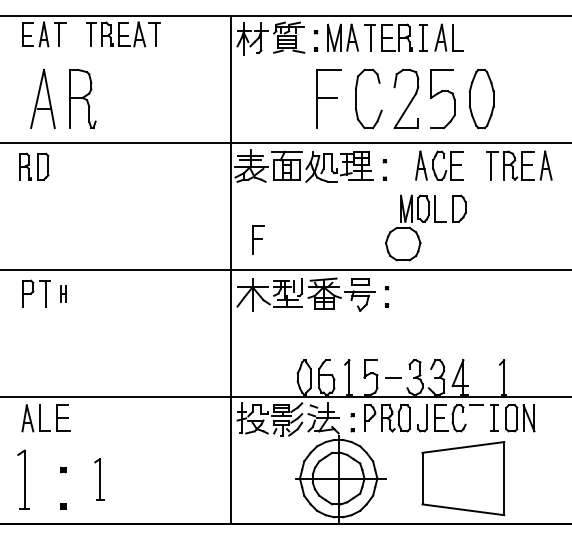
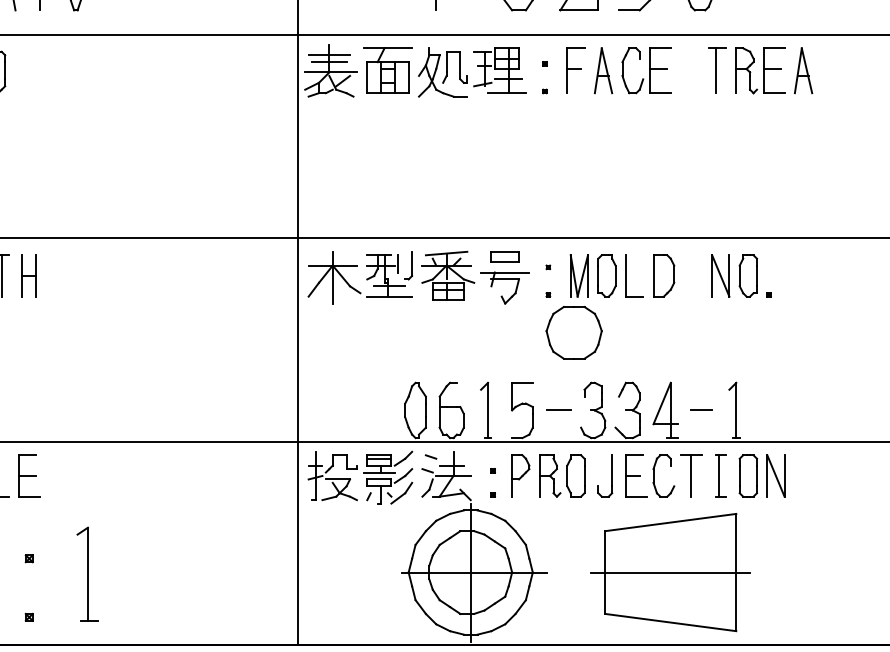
part: (425, 227) -> (609, 306), moved
part: (258, 239) -> (576, 70), moved
part: (63, 293) -> (29, 275), size x1.67
part: (507, 293) -> (741, 275), added
line: (482, 377) -> (701, 410), added
line: (476, 418) -> (691, 476), added
line: (462, 478) -> (669, 572), added
part: (99, 479) -> (87, 573), size x1.43

